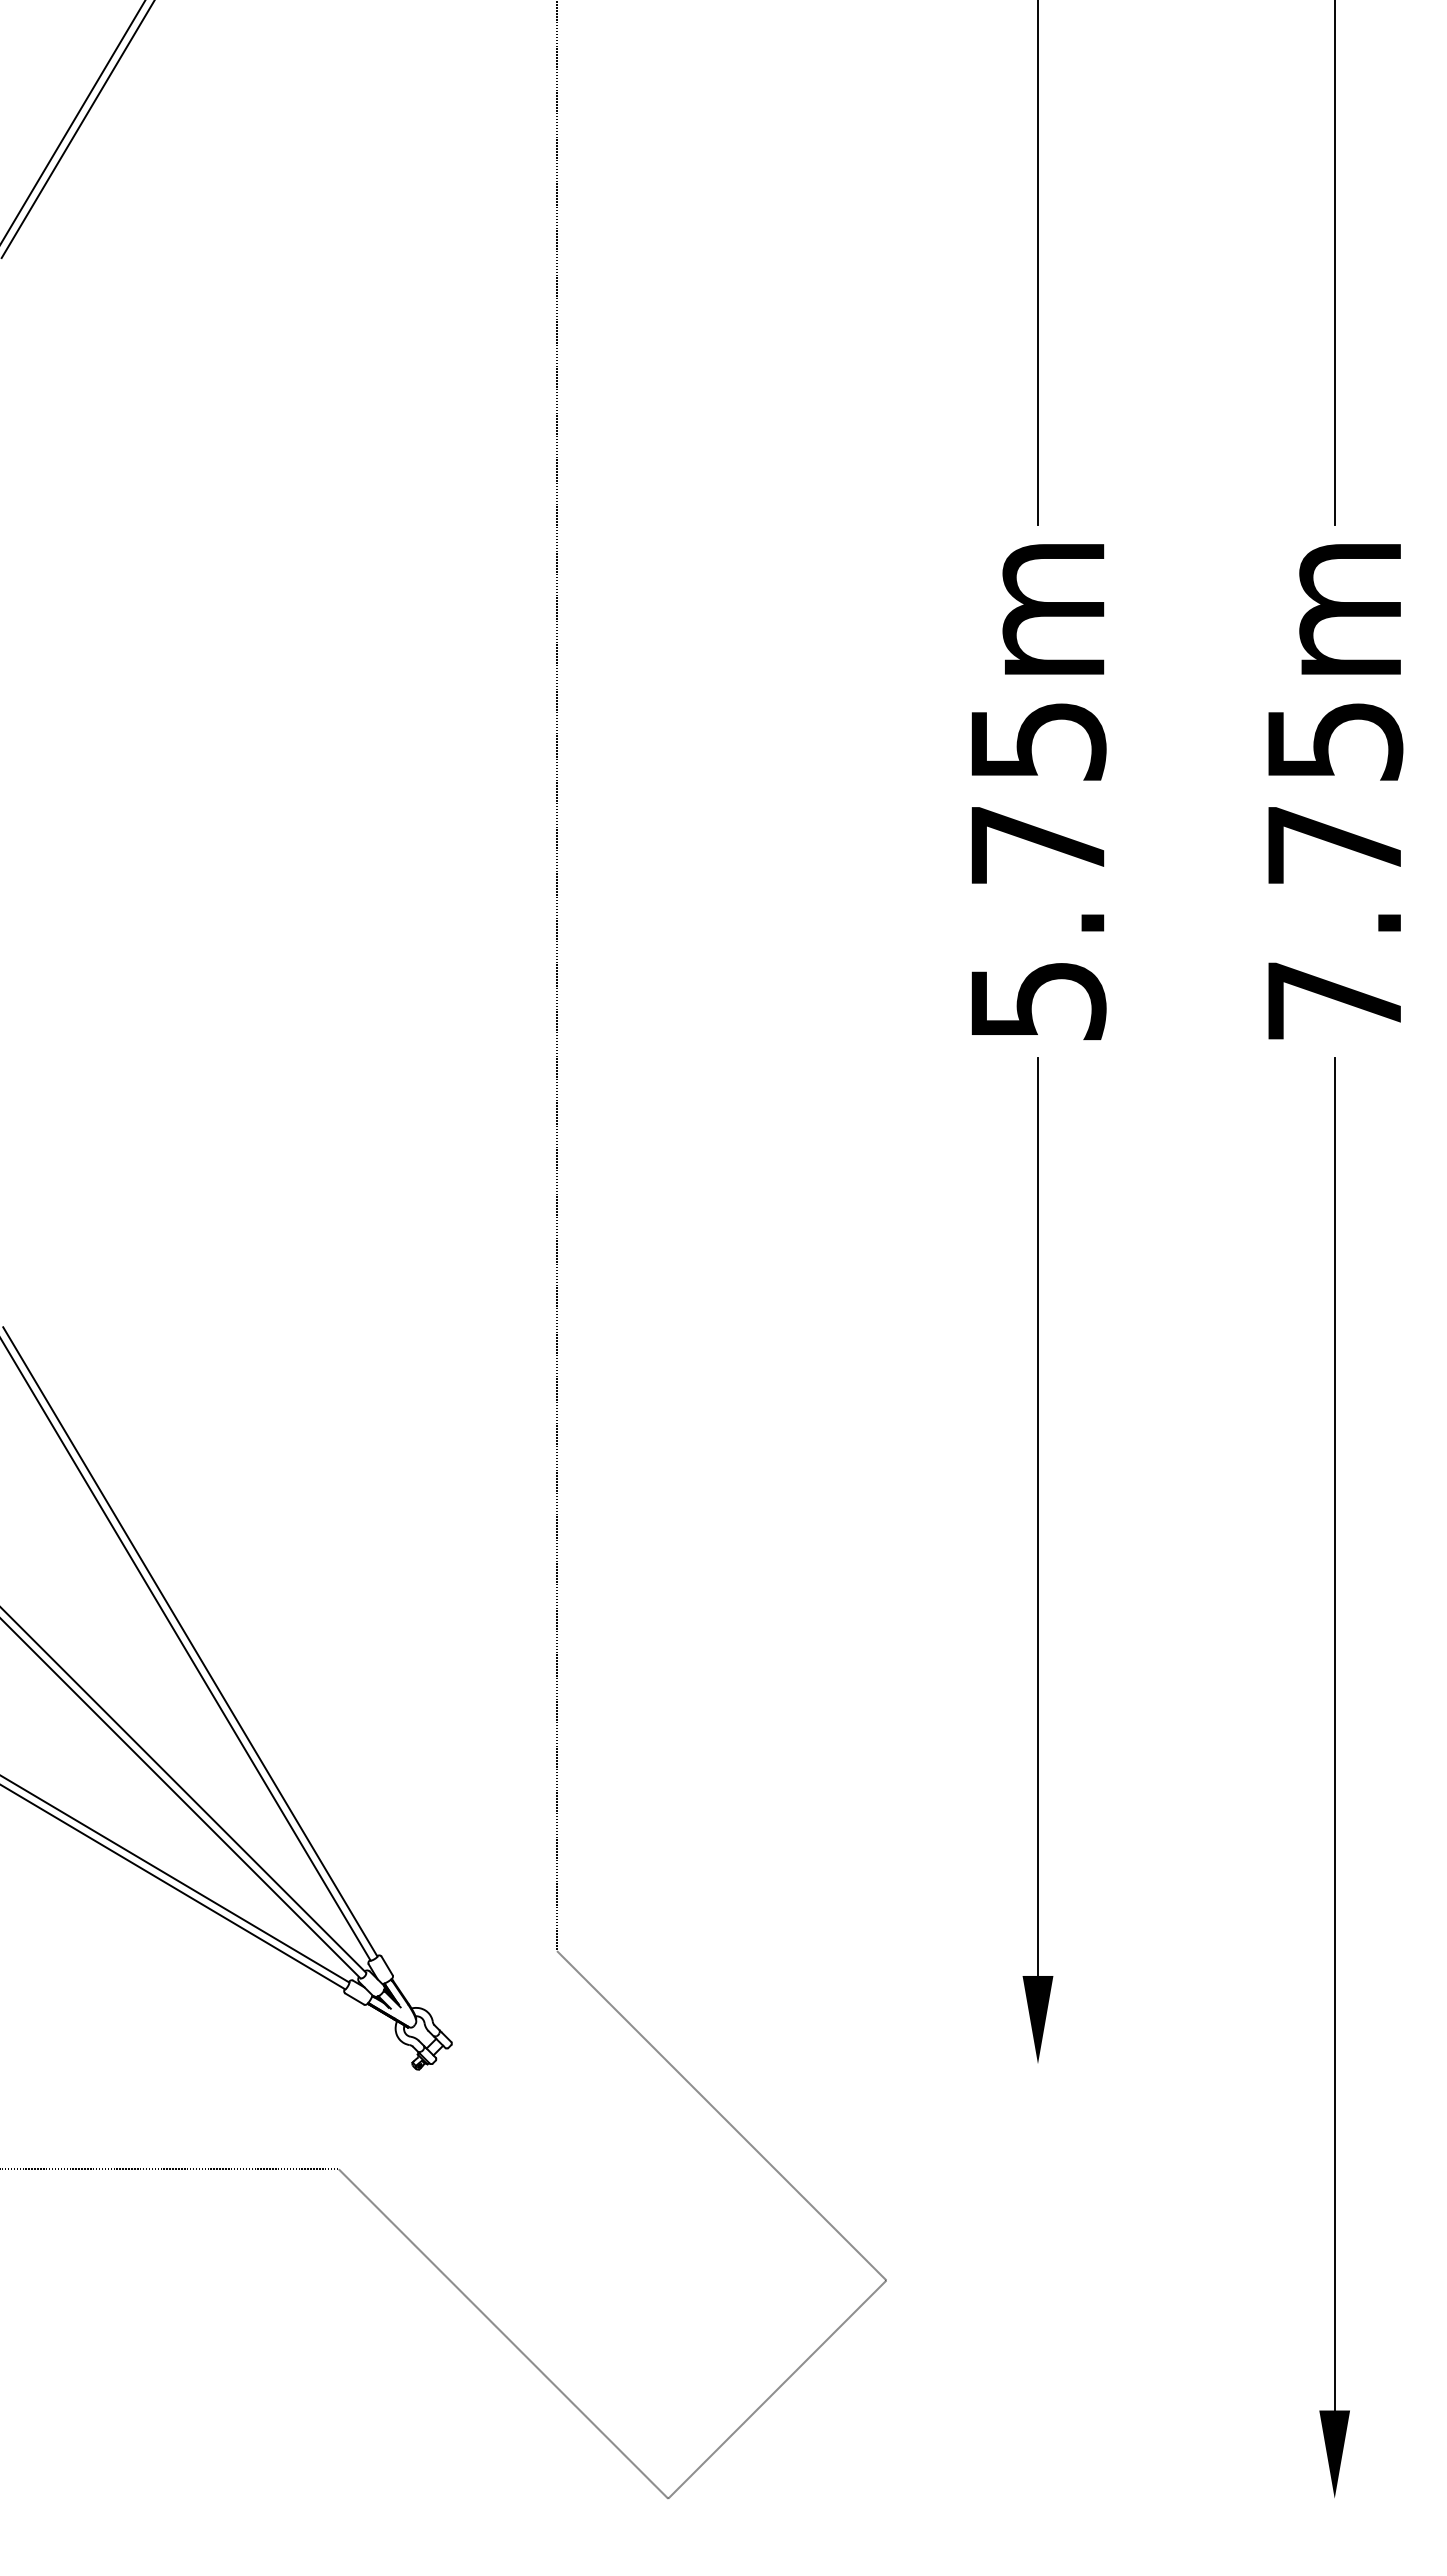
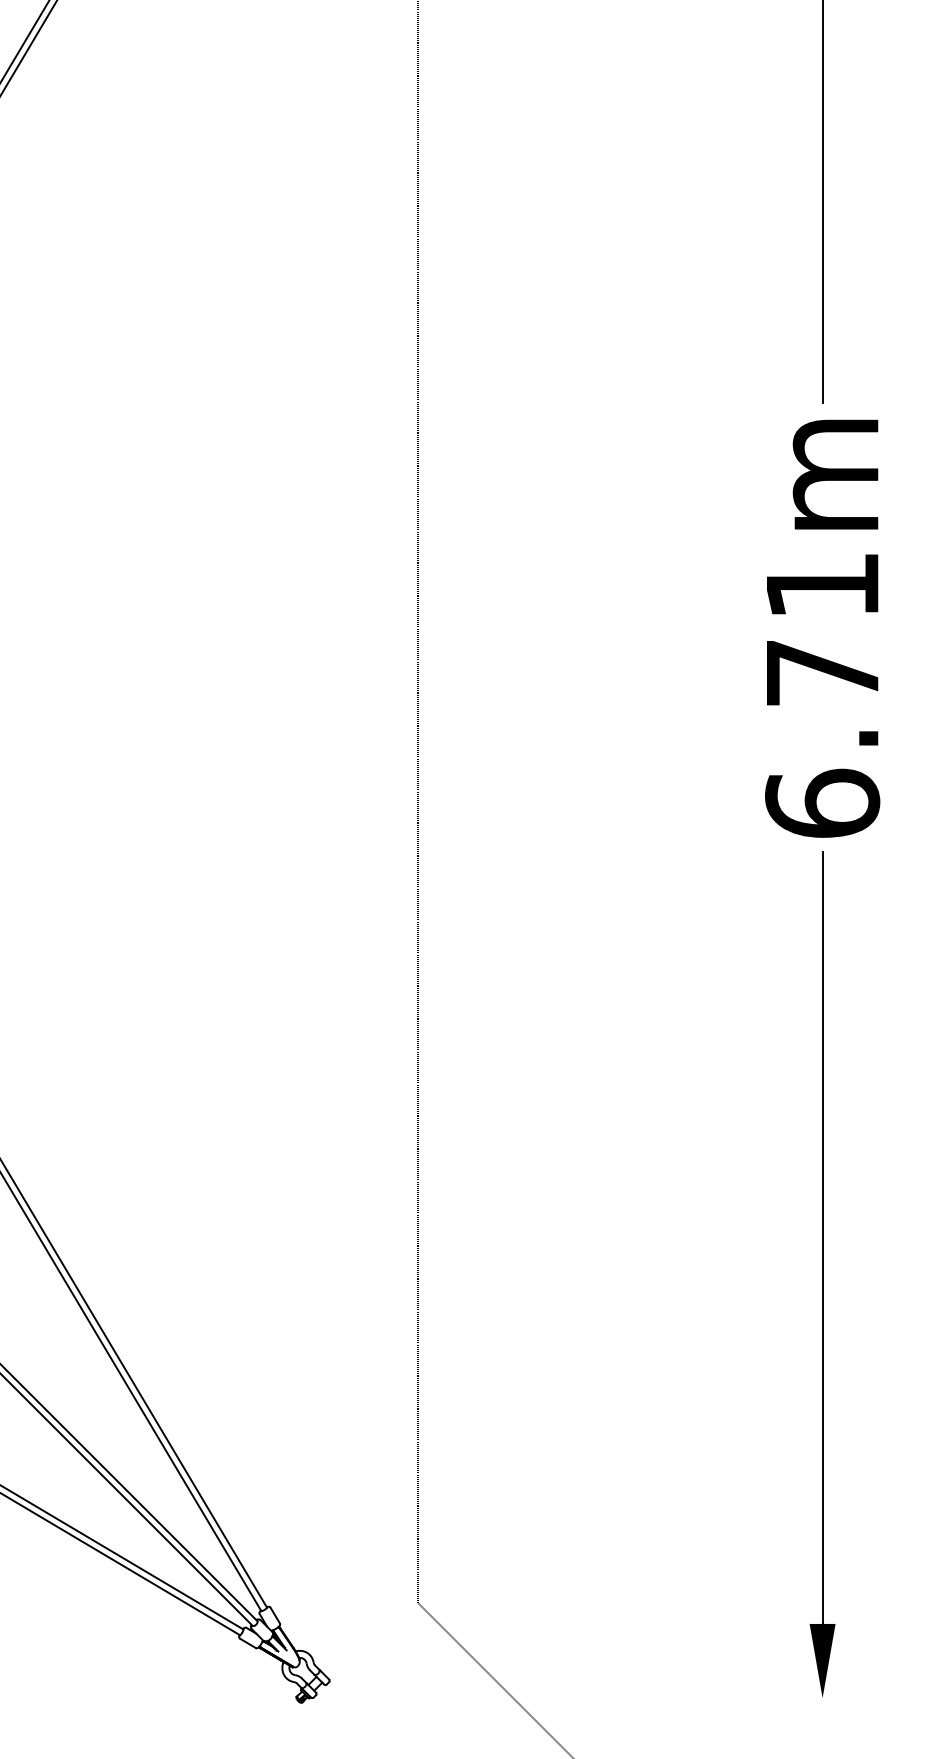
text: (1037, 872) -> (822, 695), 5.75m -> 6.71m

